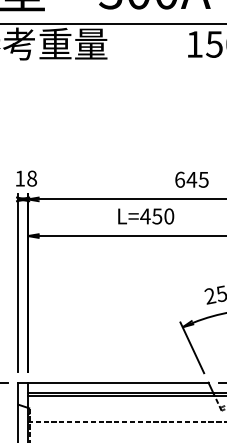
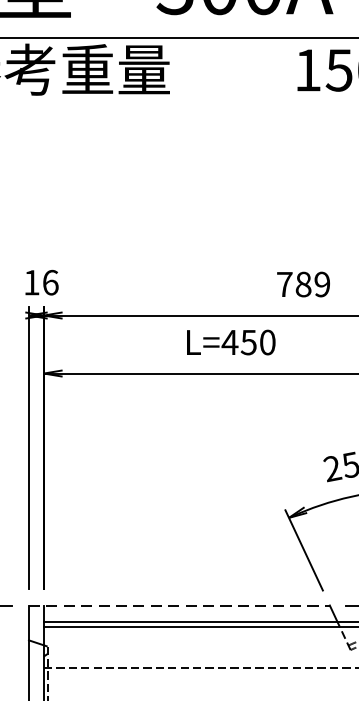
text: (32, 178) -> (51, 282), 18 -> 16
text: (191, 179) -> (302, 284), 645 -> 789
line: (113, 382) -> (179, 605), solid -> dashed

